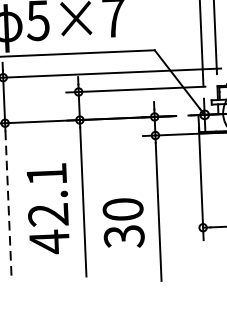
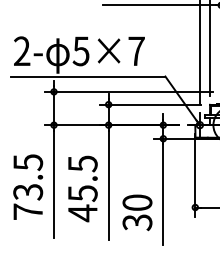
text: (47, 194) -> (82, 178), 42.1 -> 45.5
line: (9, 204) -> (54, 184), dashed -> solid
text: (123, 222) -> (137, 212), moved

